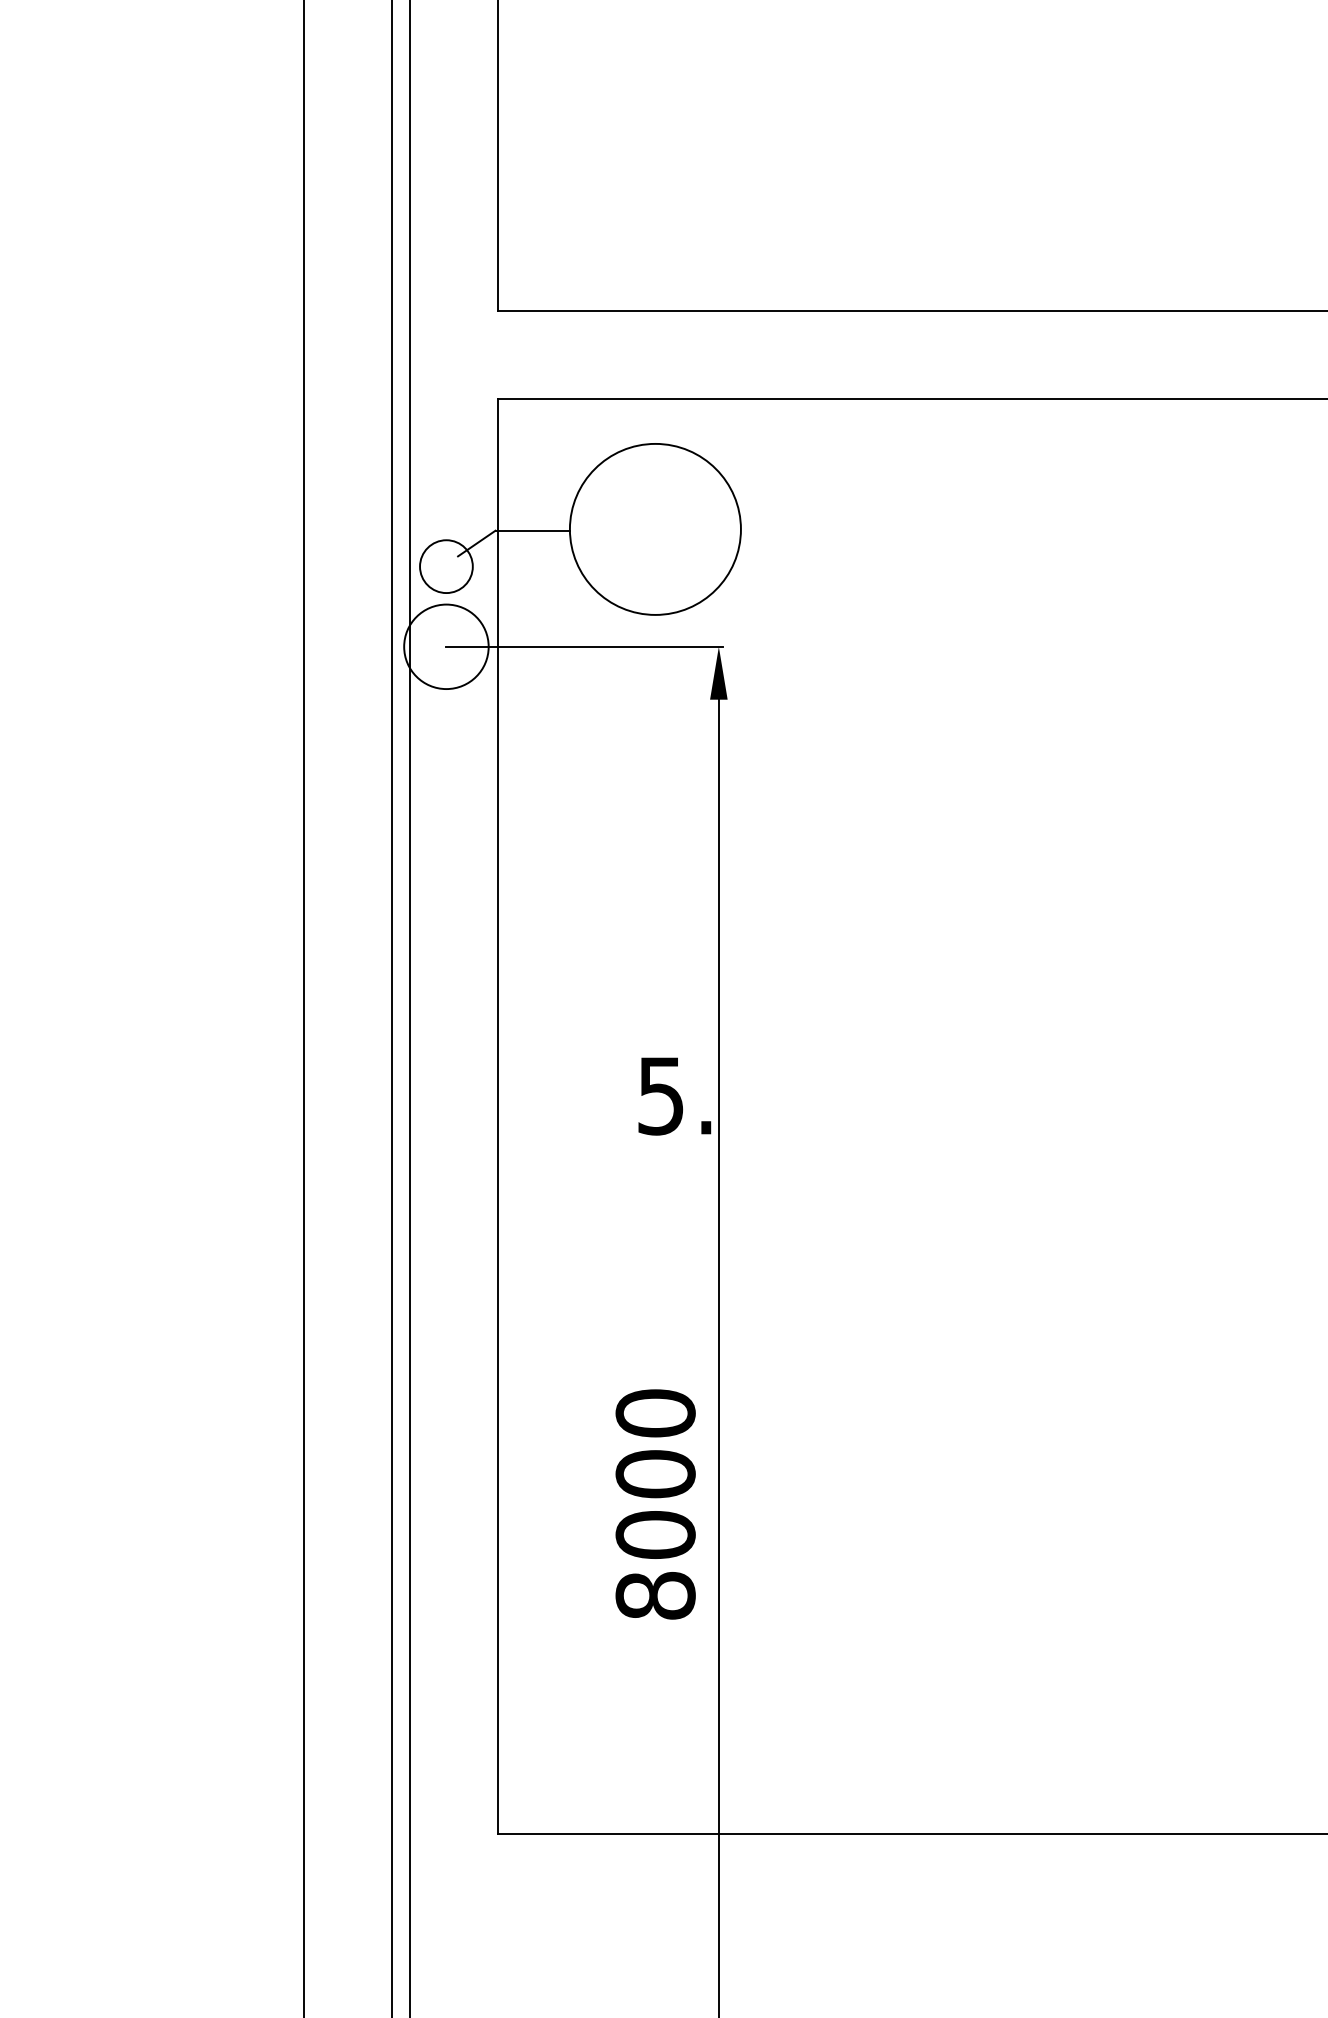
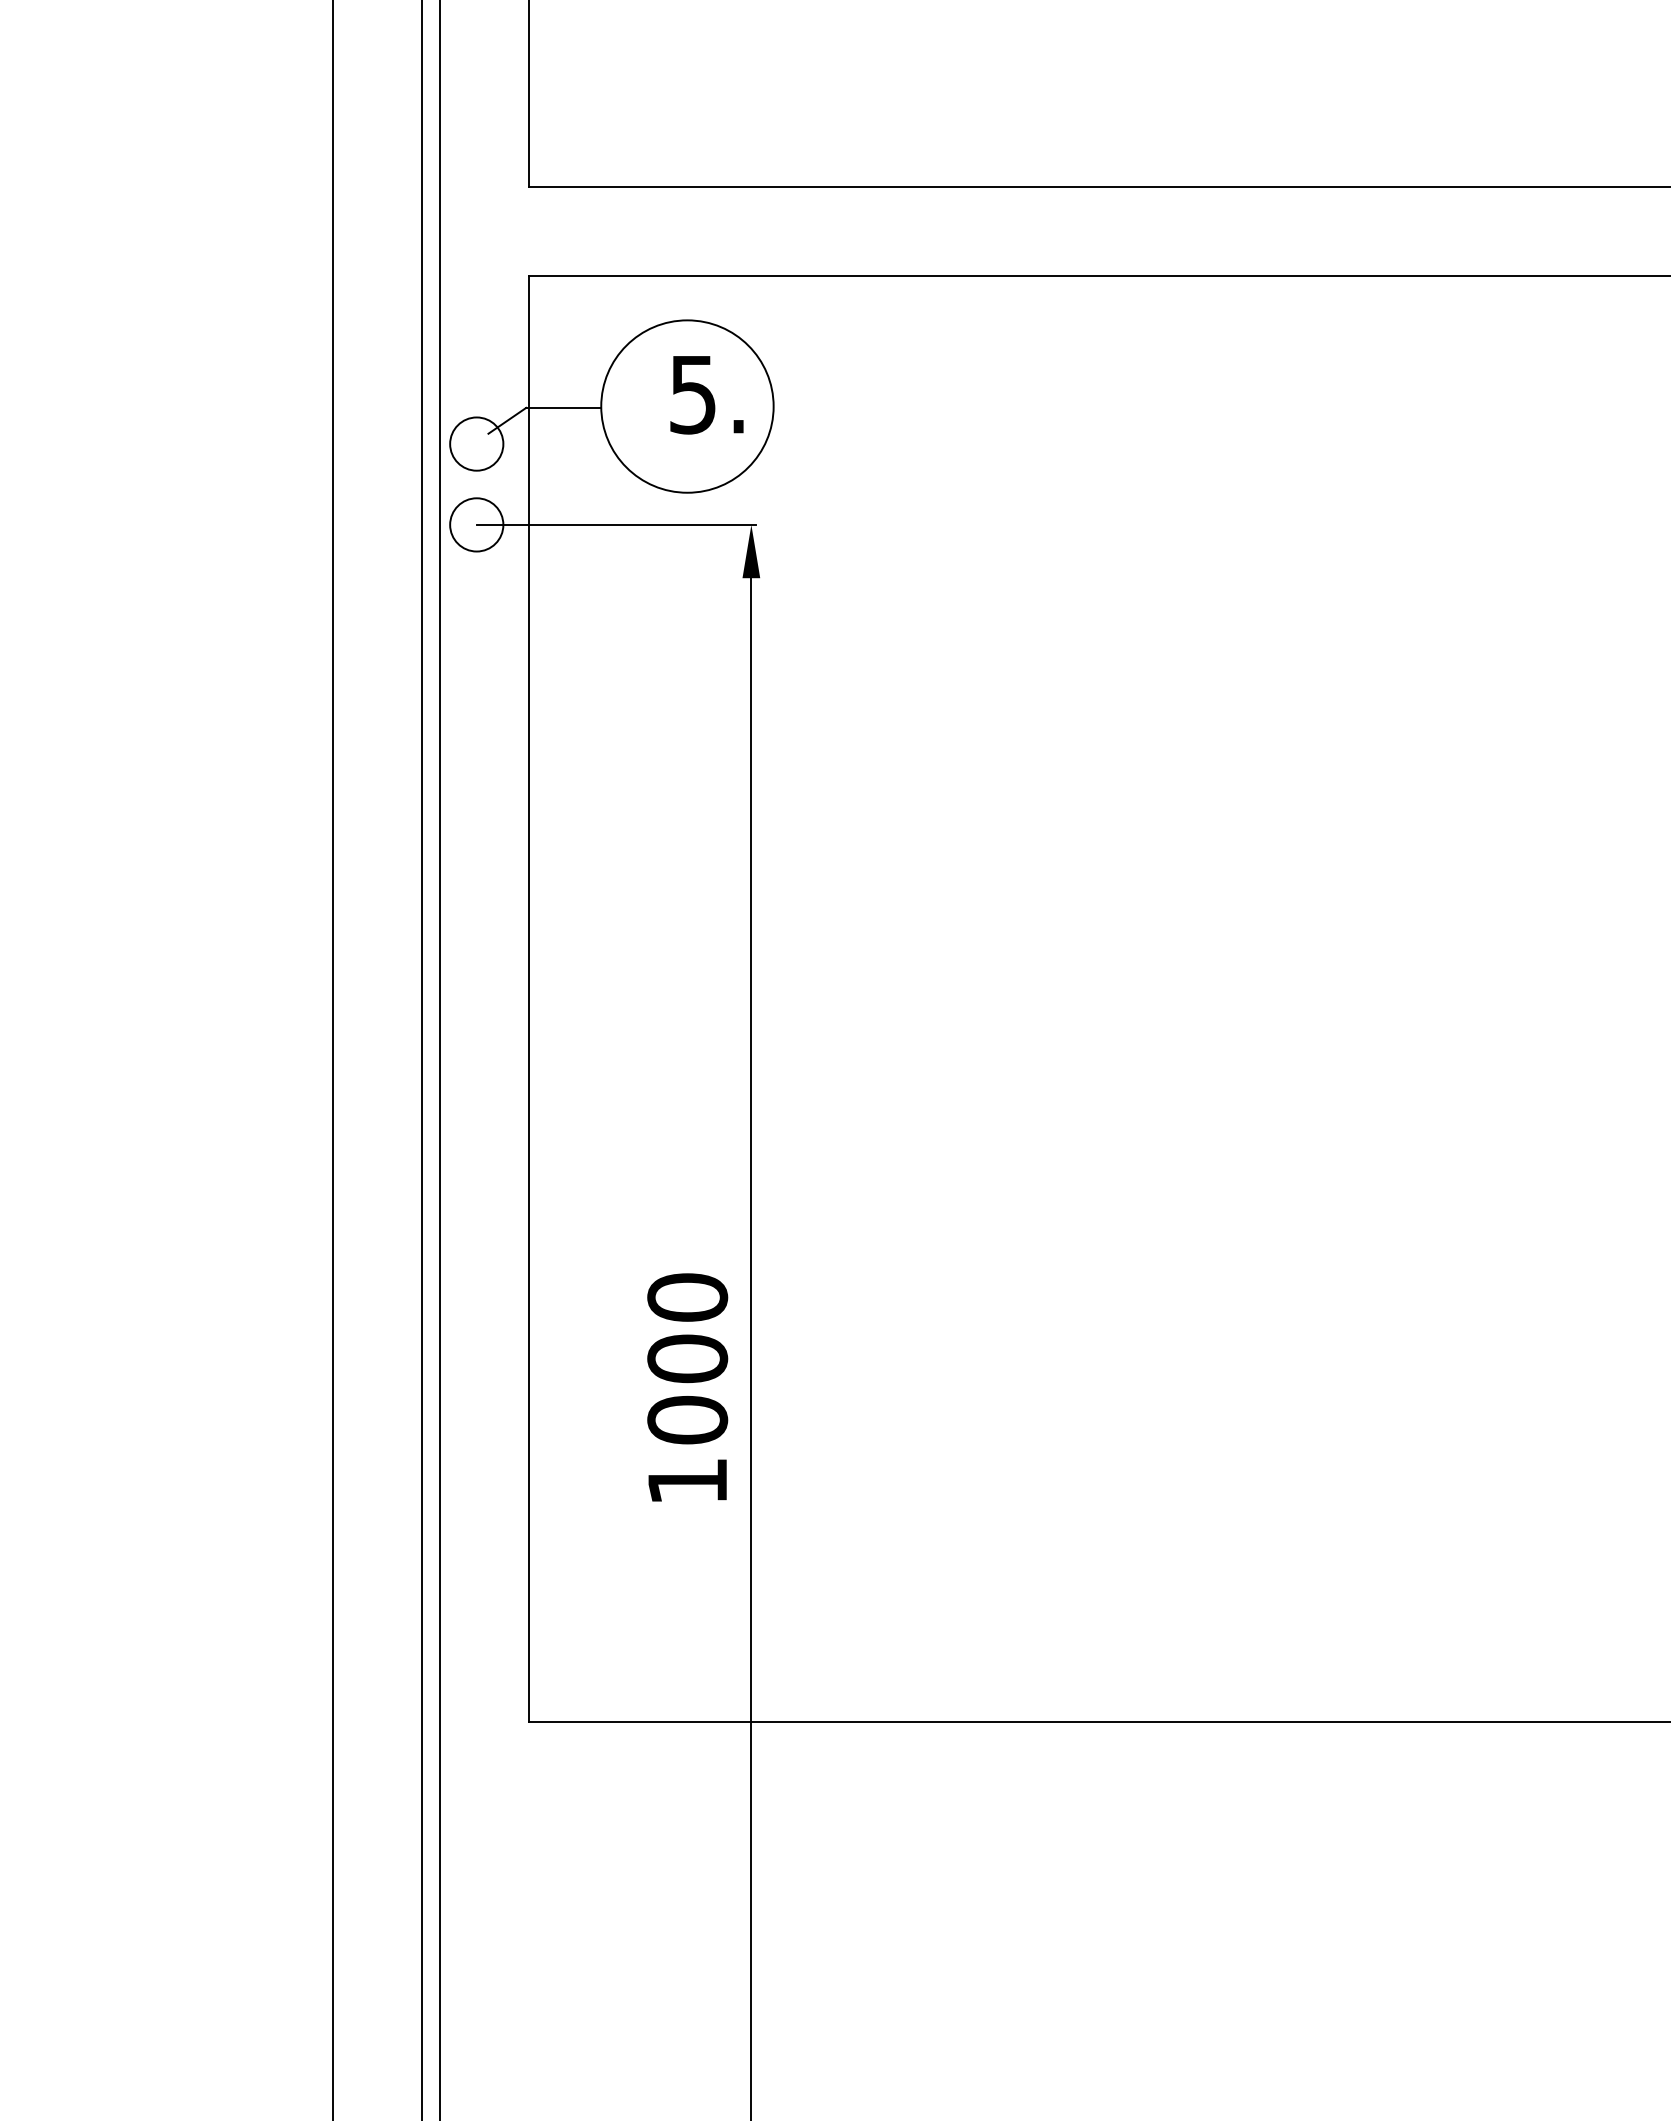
circle: (446, 646) -> (476, 524), size x0.62
text: (674, 1096) -> (706, 395), moved
text: (655, 1595) -> (687, 1481), 8000 -> 1000

